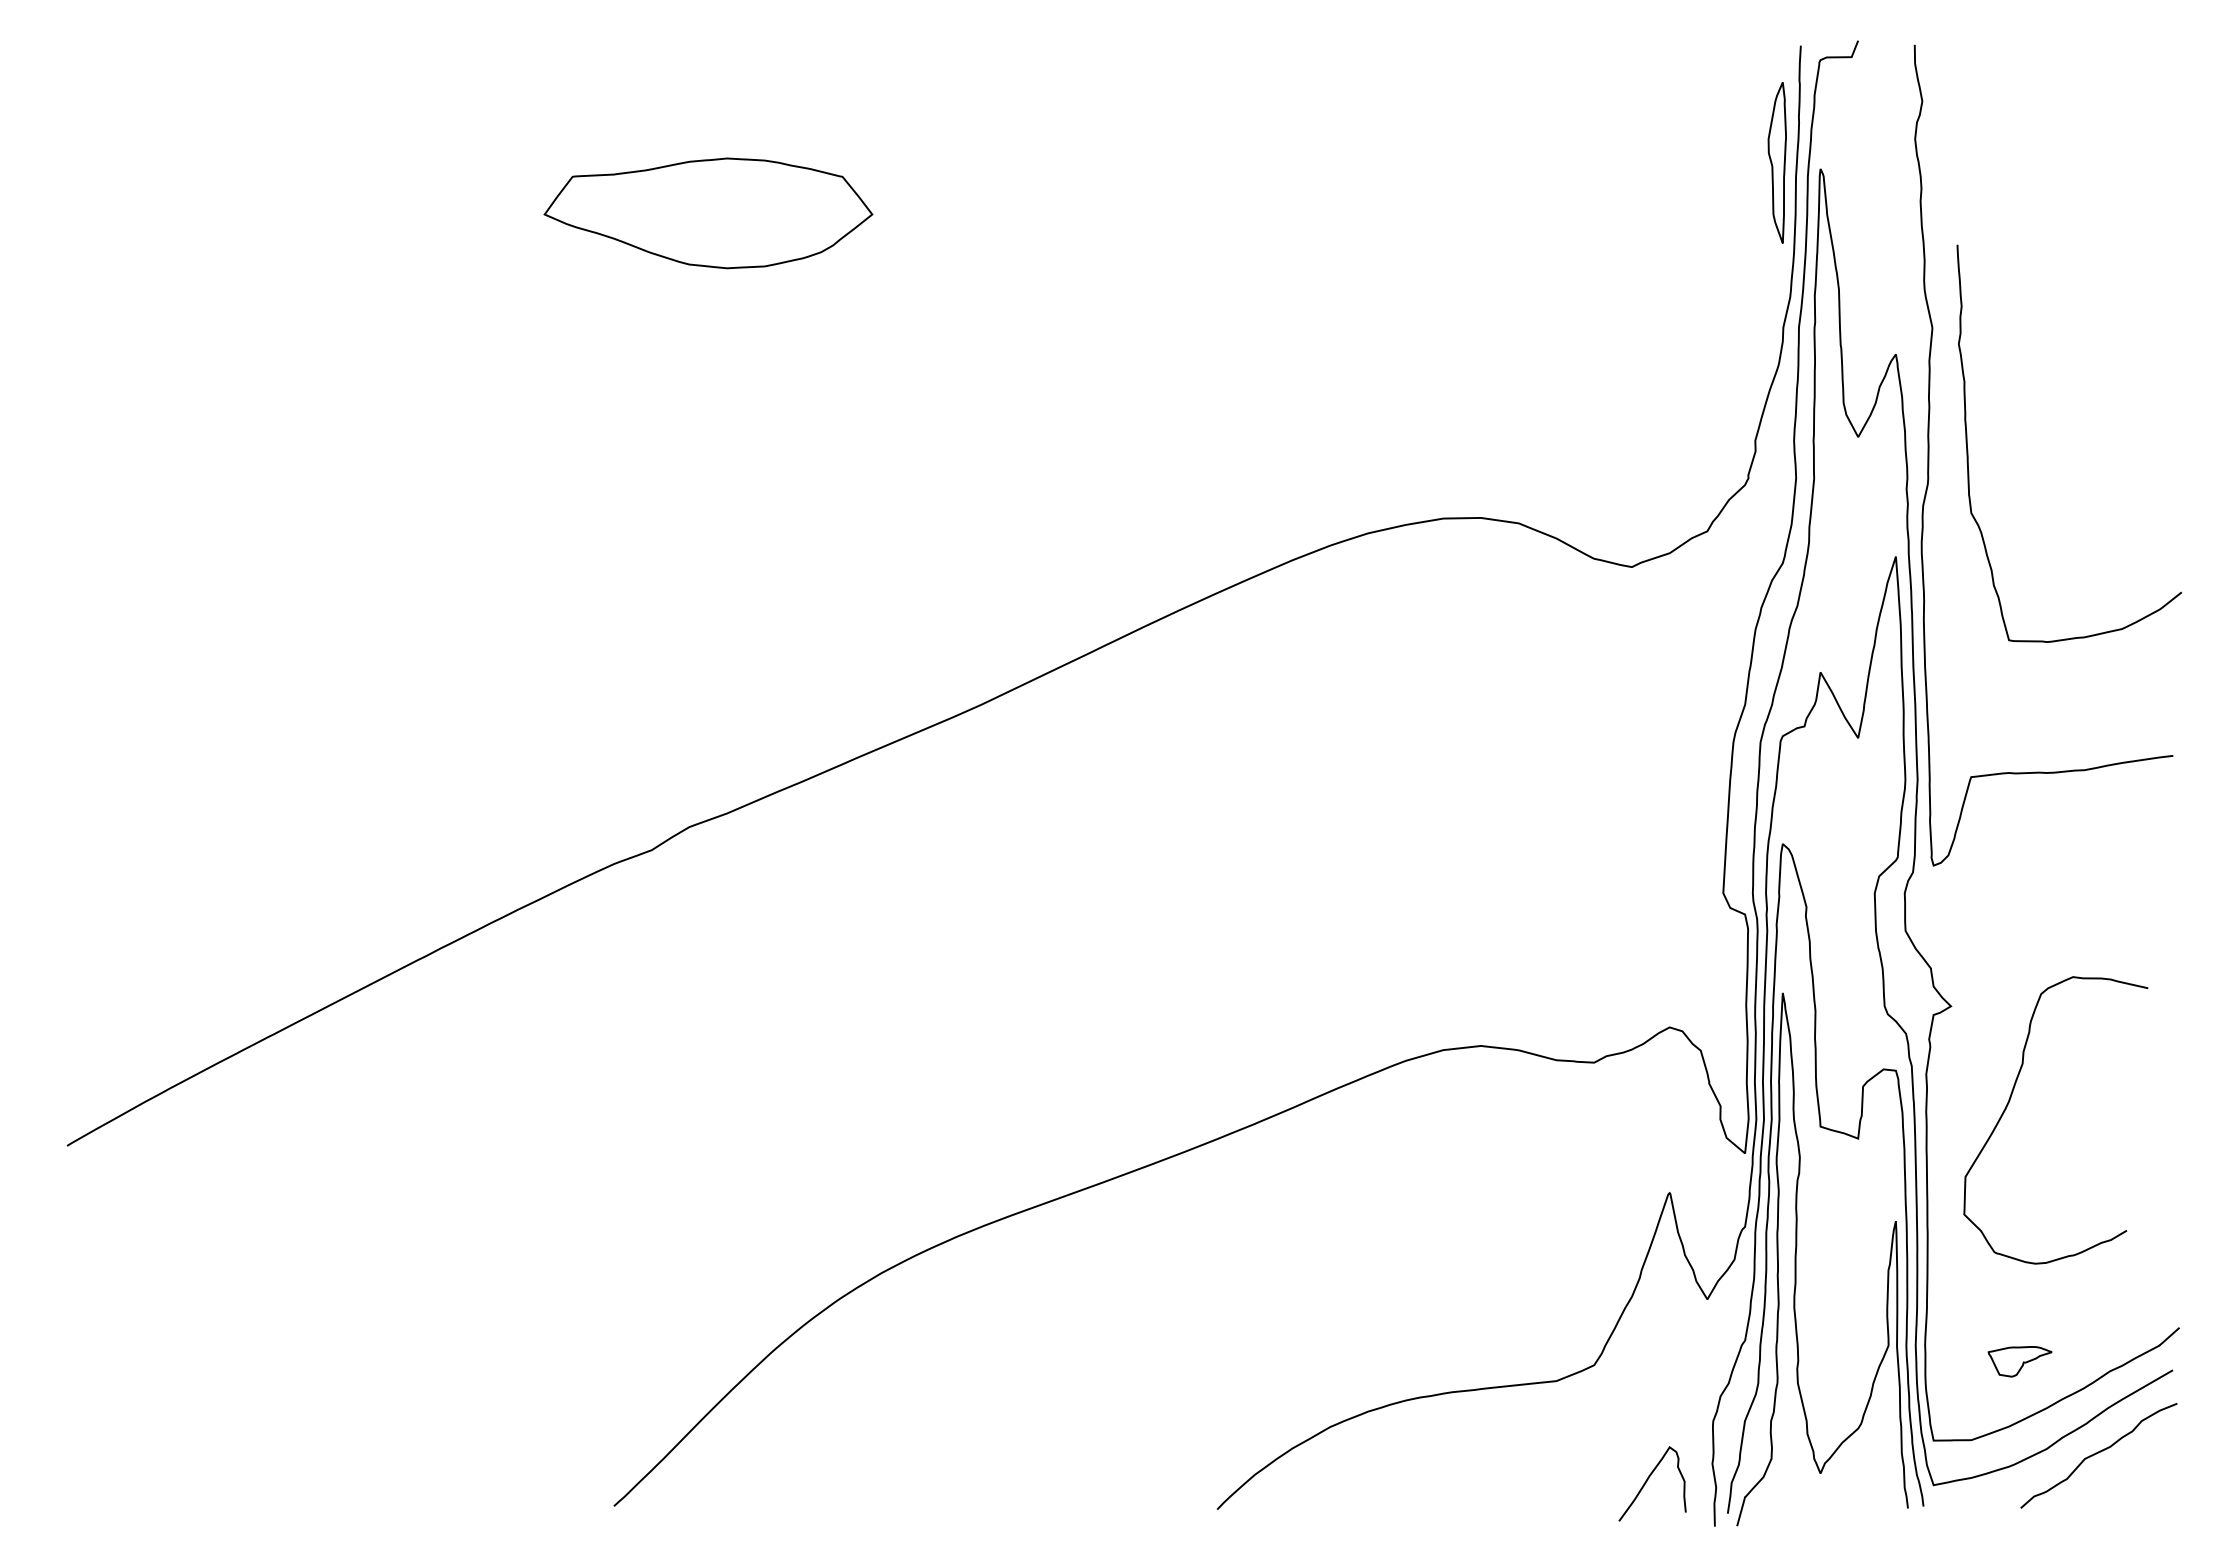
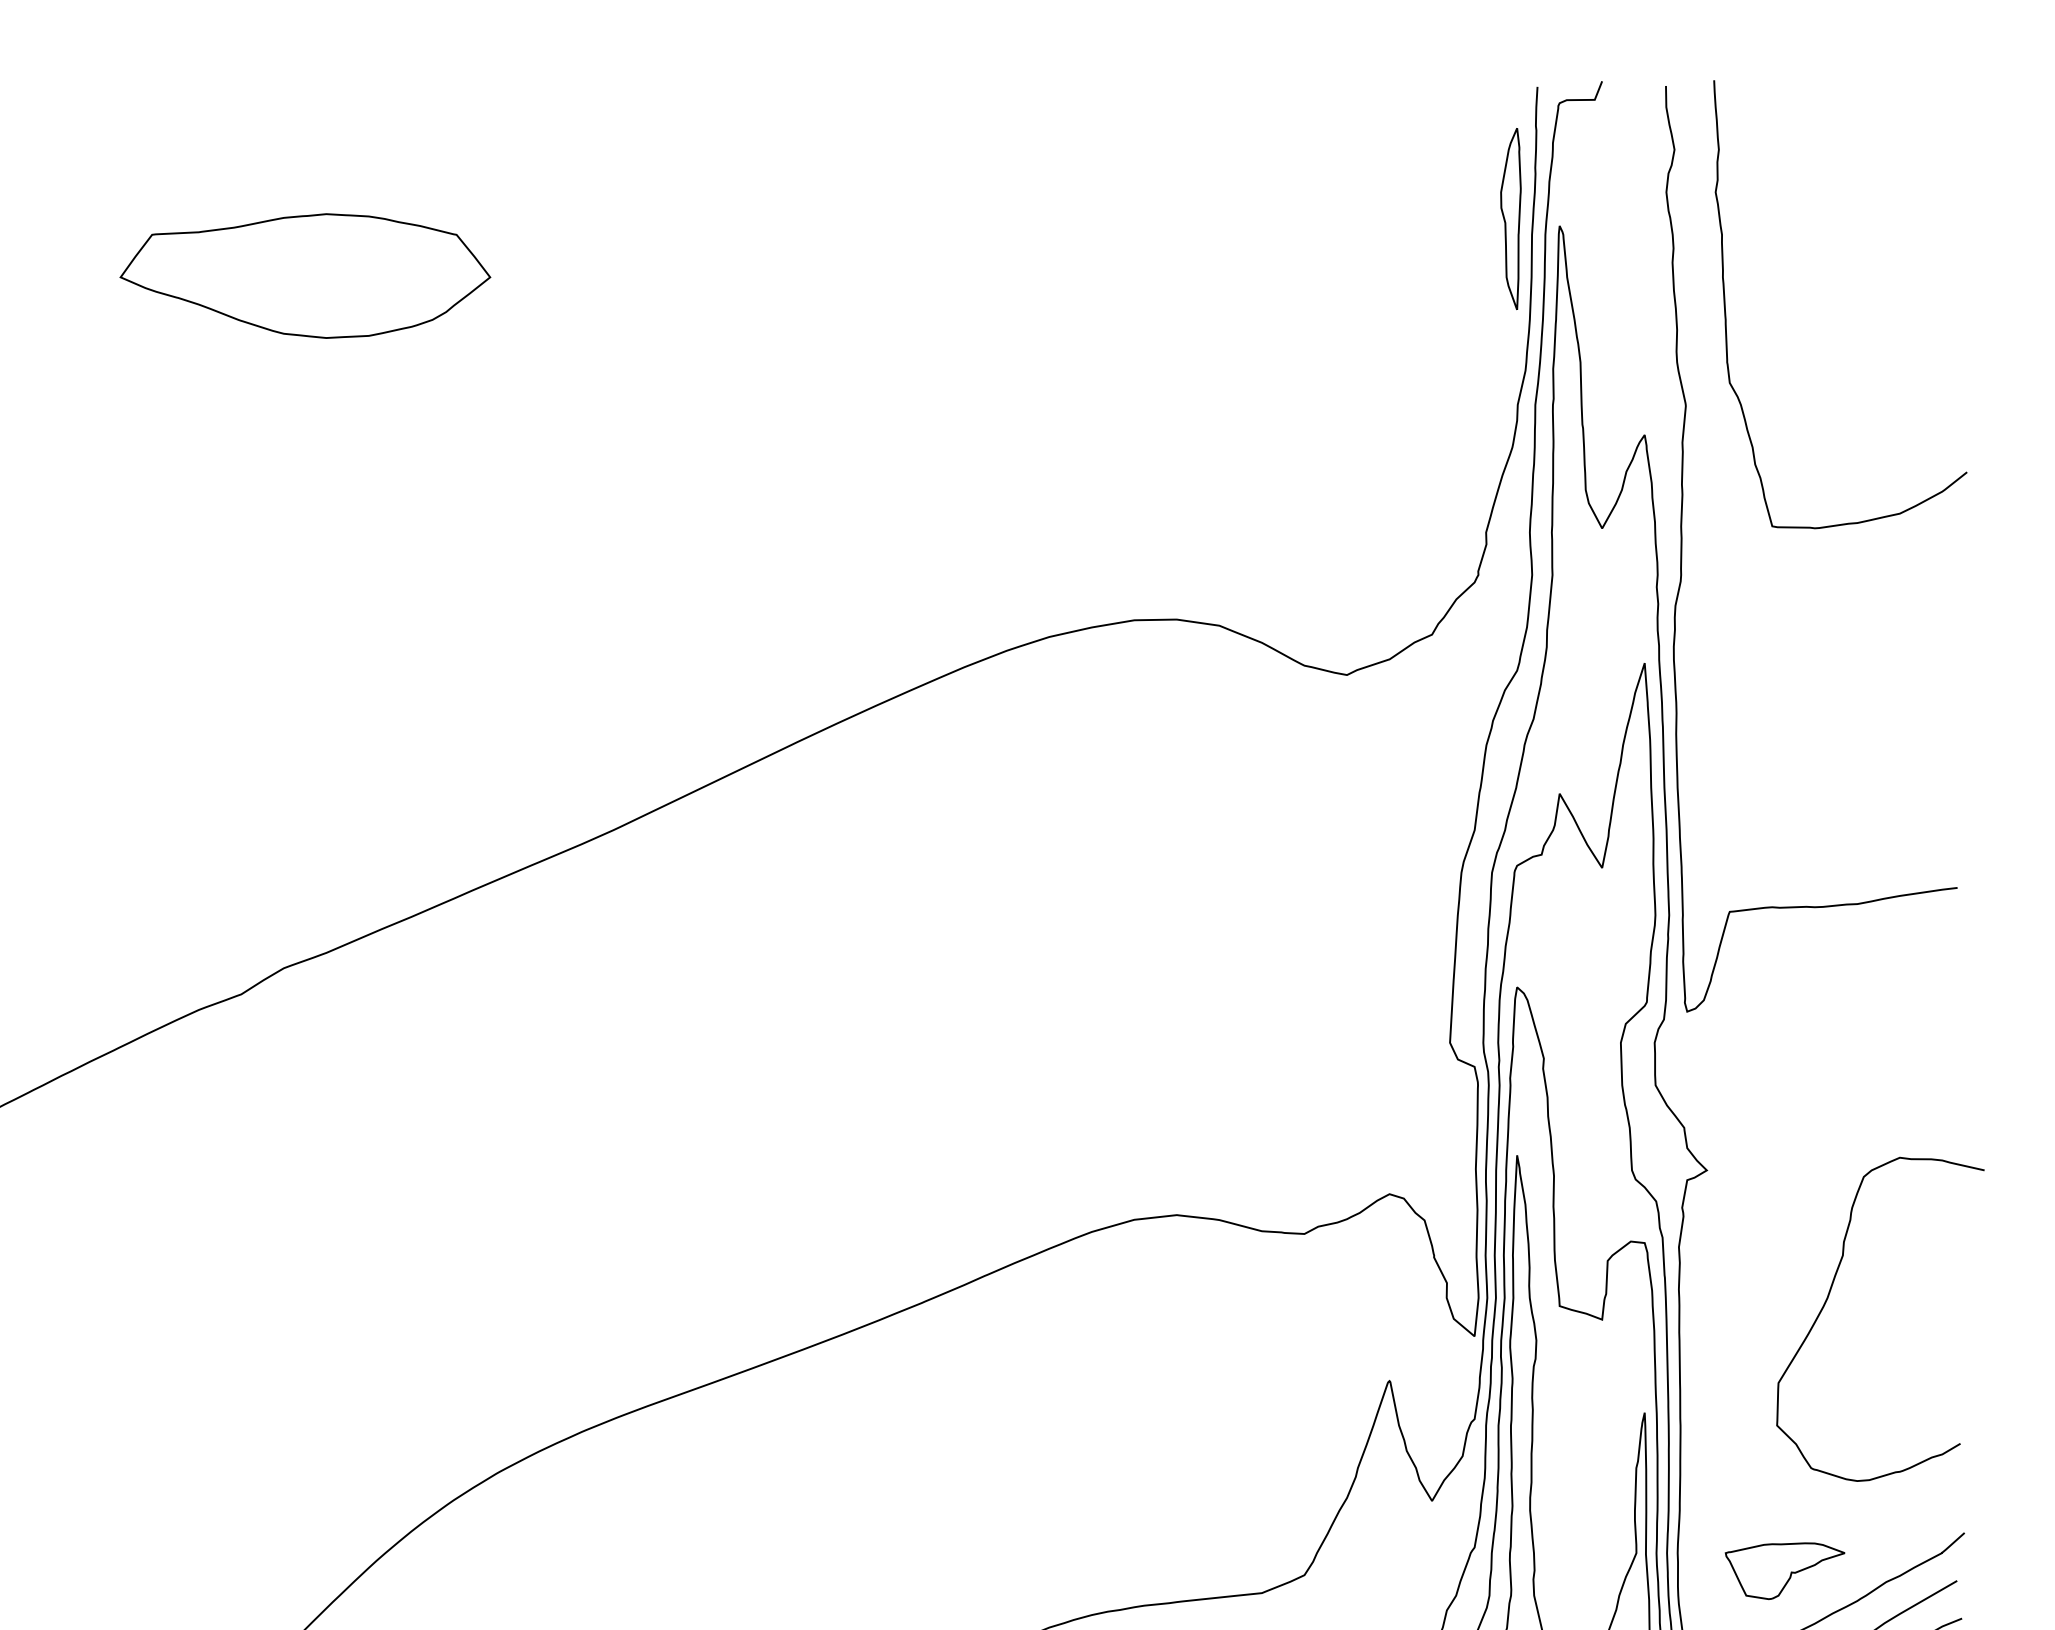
curve: (1968, 449) -> (1726, 311), moved
curve: (2009, 1103) -> (1828, 1300), moved
part: (2019, 1361) -> (1784, 1571), size x1.67

